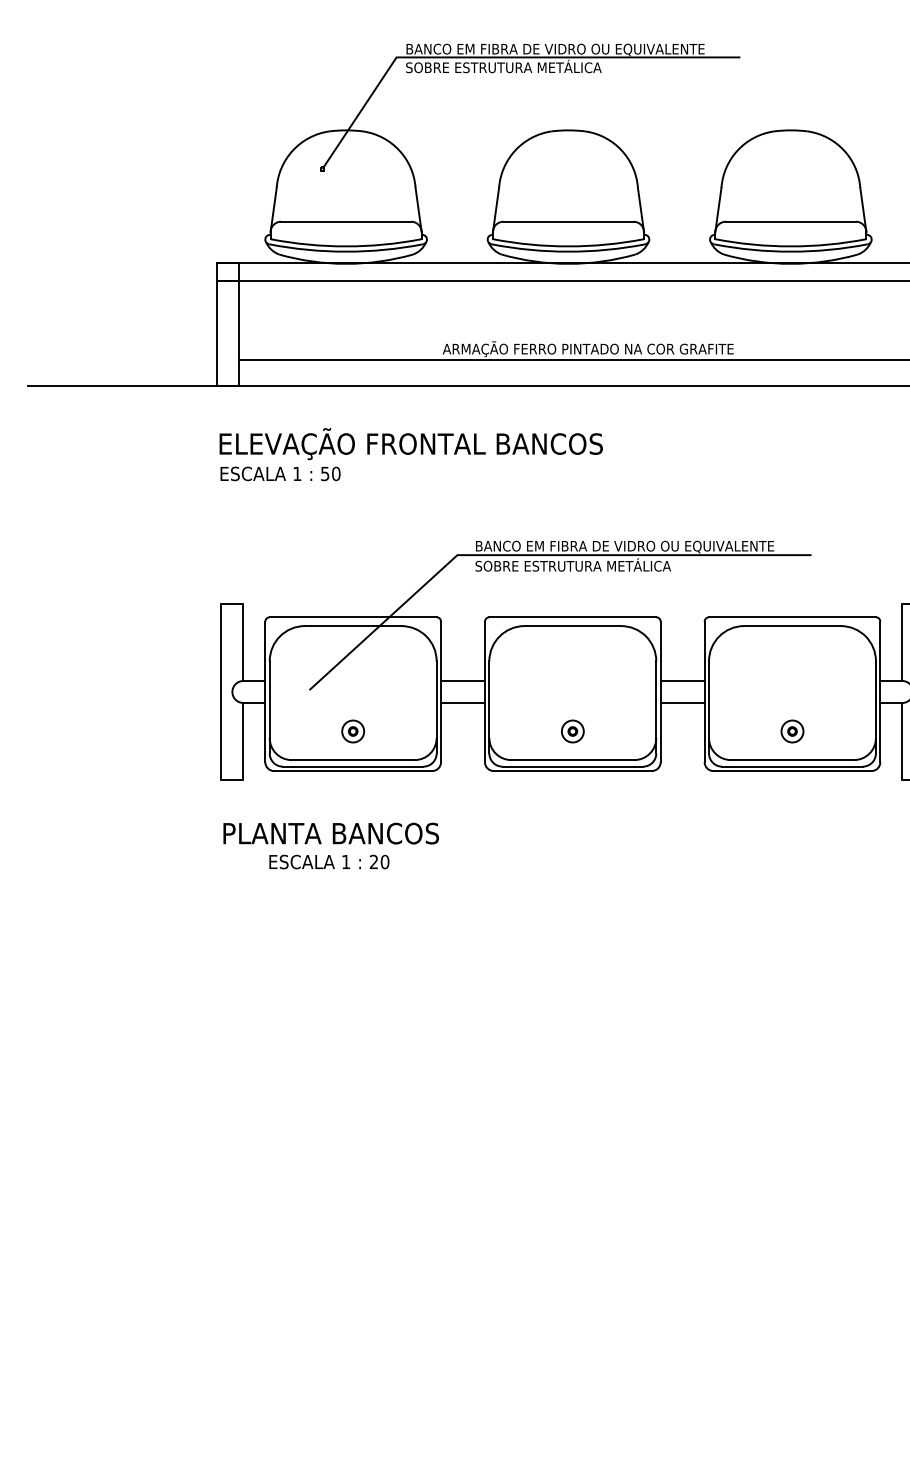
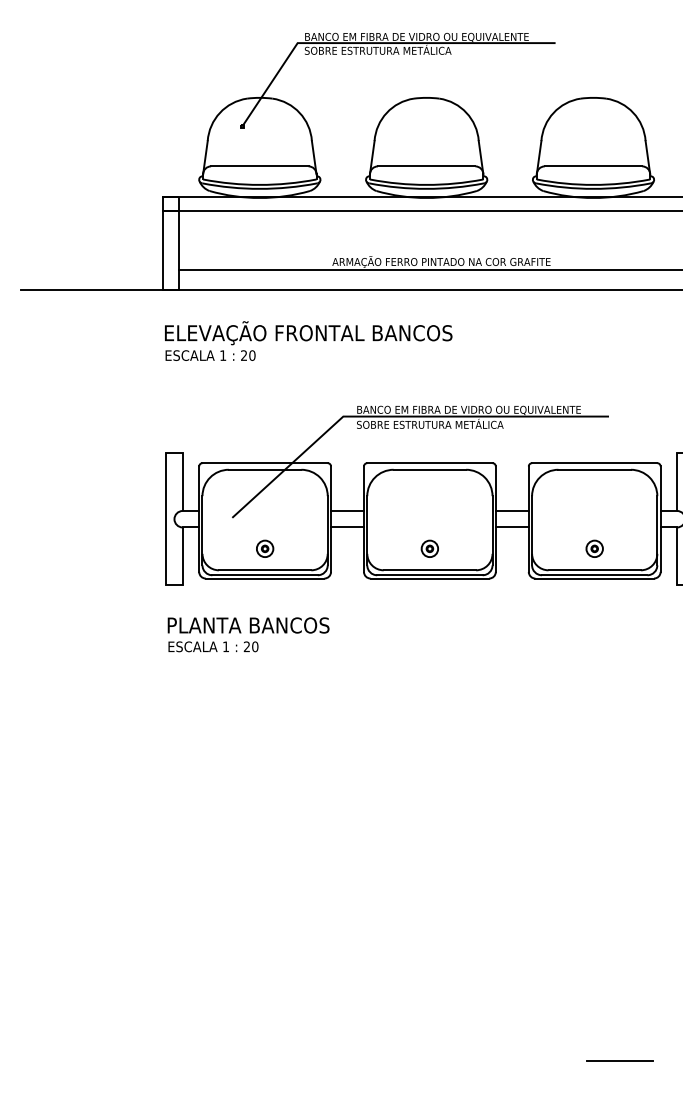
text: (325, 473) -> (244, 355), 50 -> 20
text: (329, 861) -> (213, 646), moved
line: (826, 1414) -> (620, 1061), added

